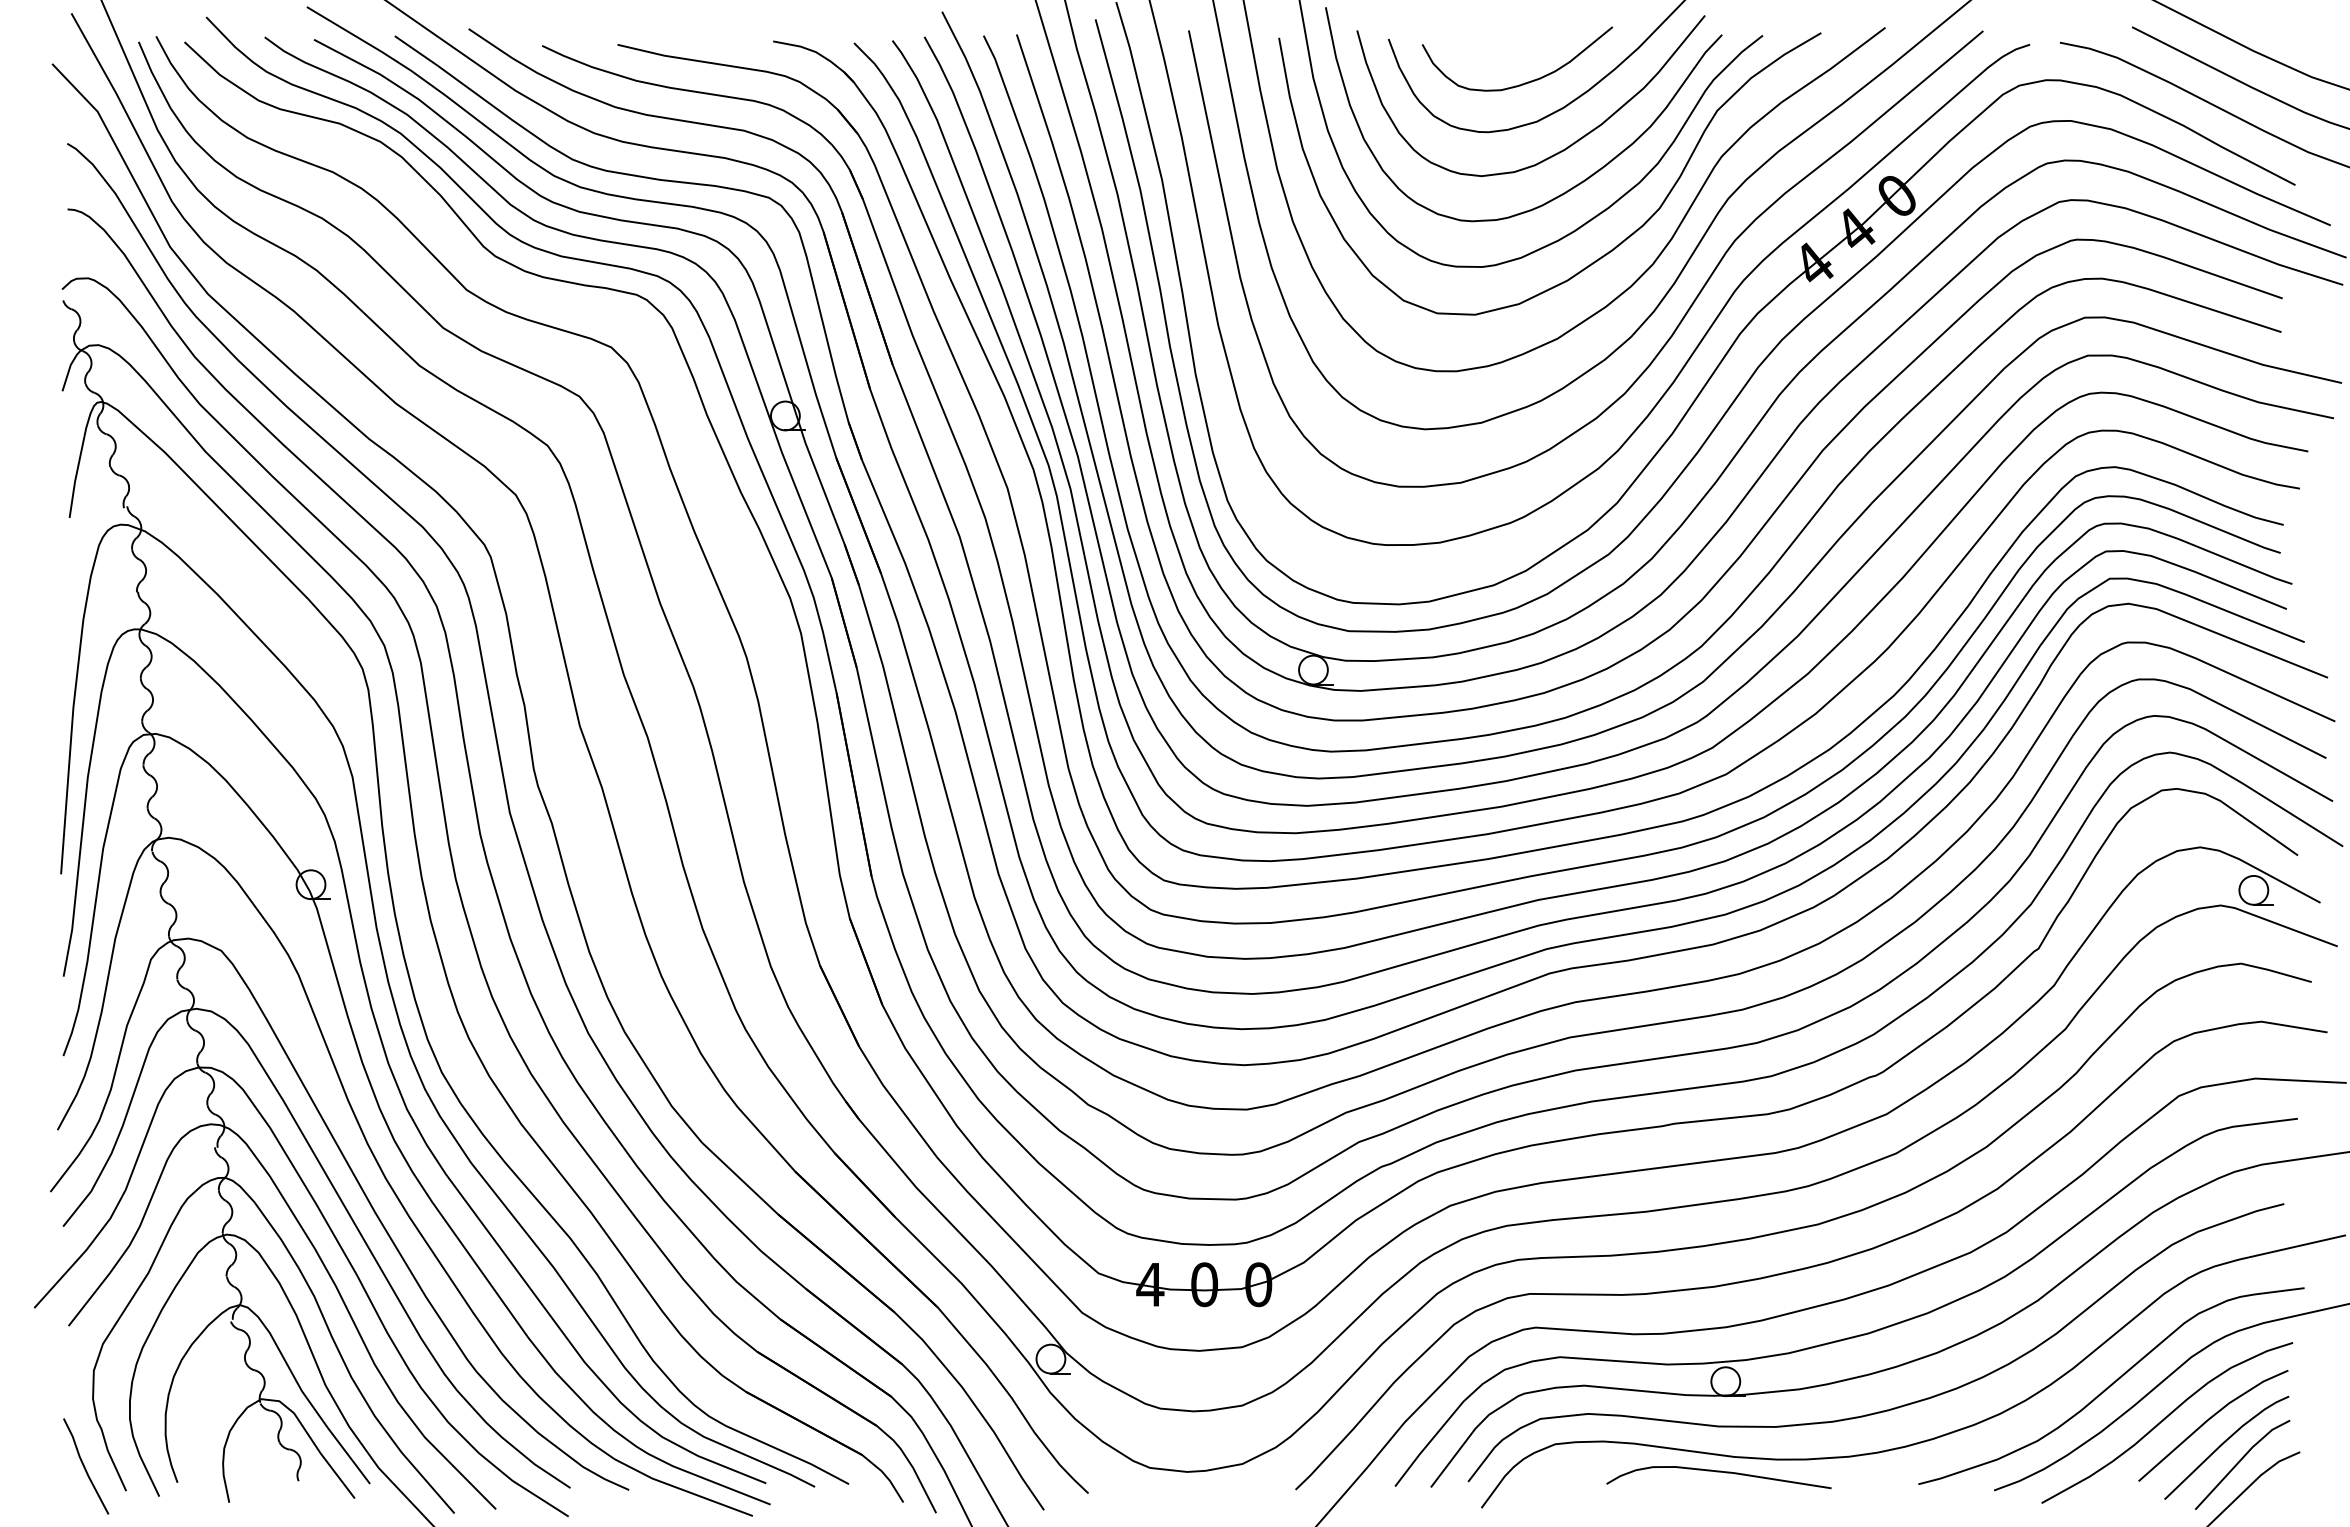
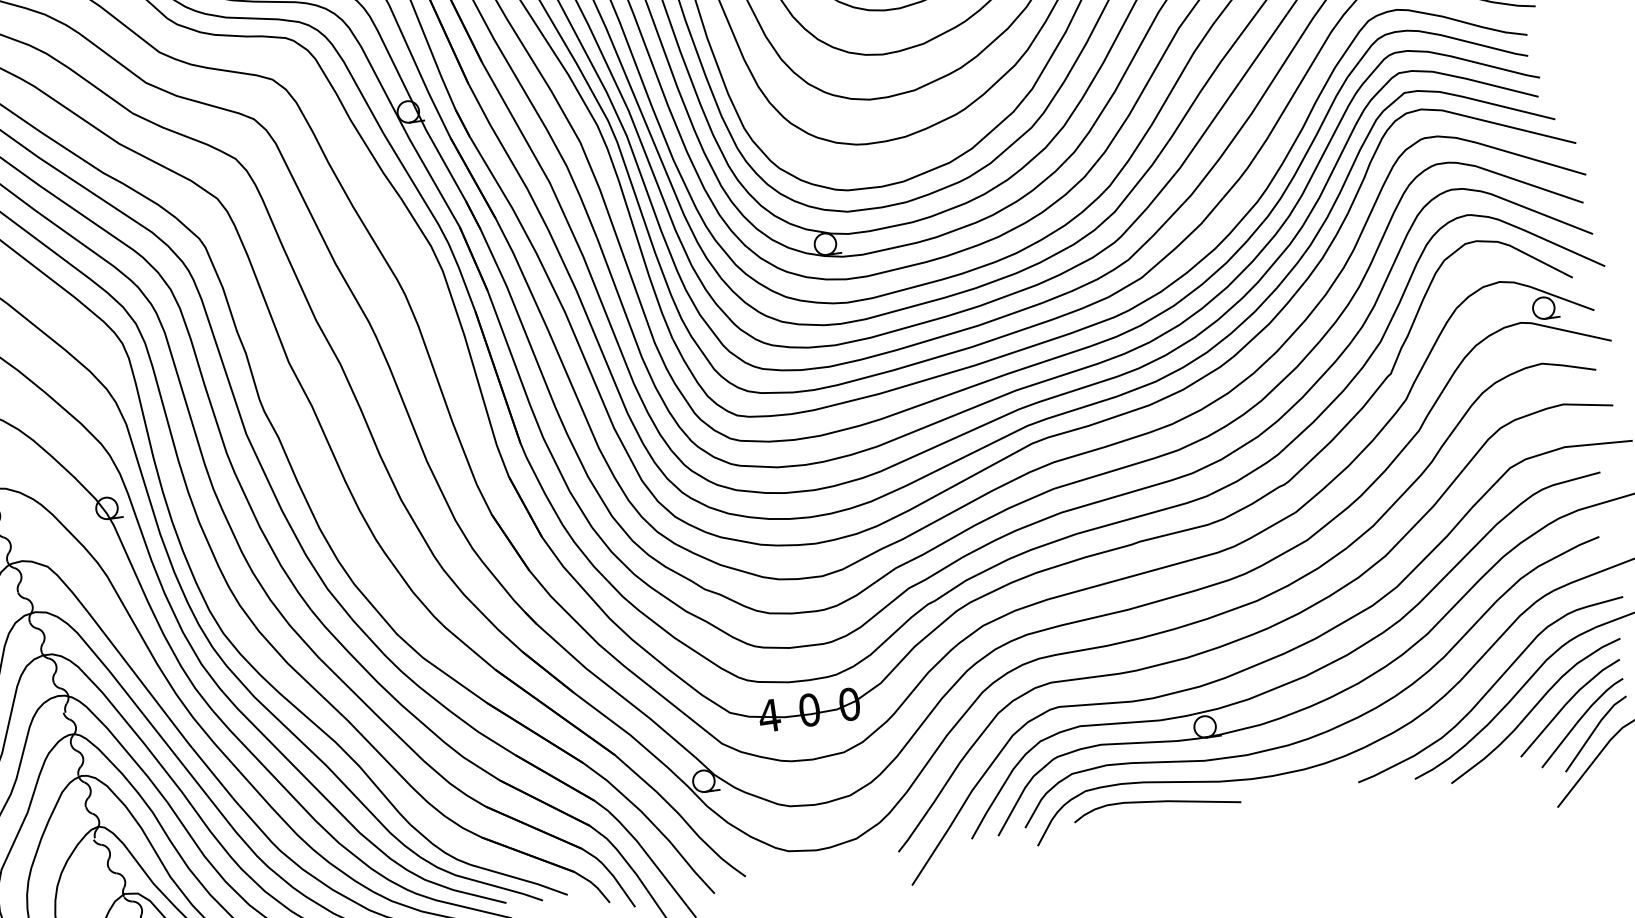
curve: (1718, 1472) -> (1156, 802), moved

